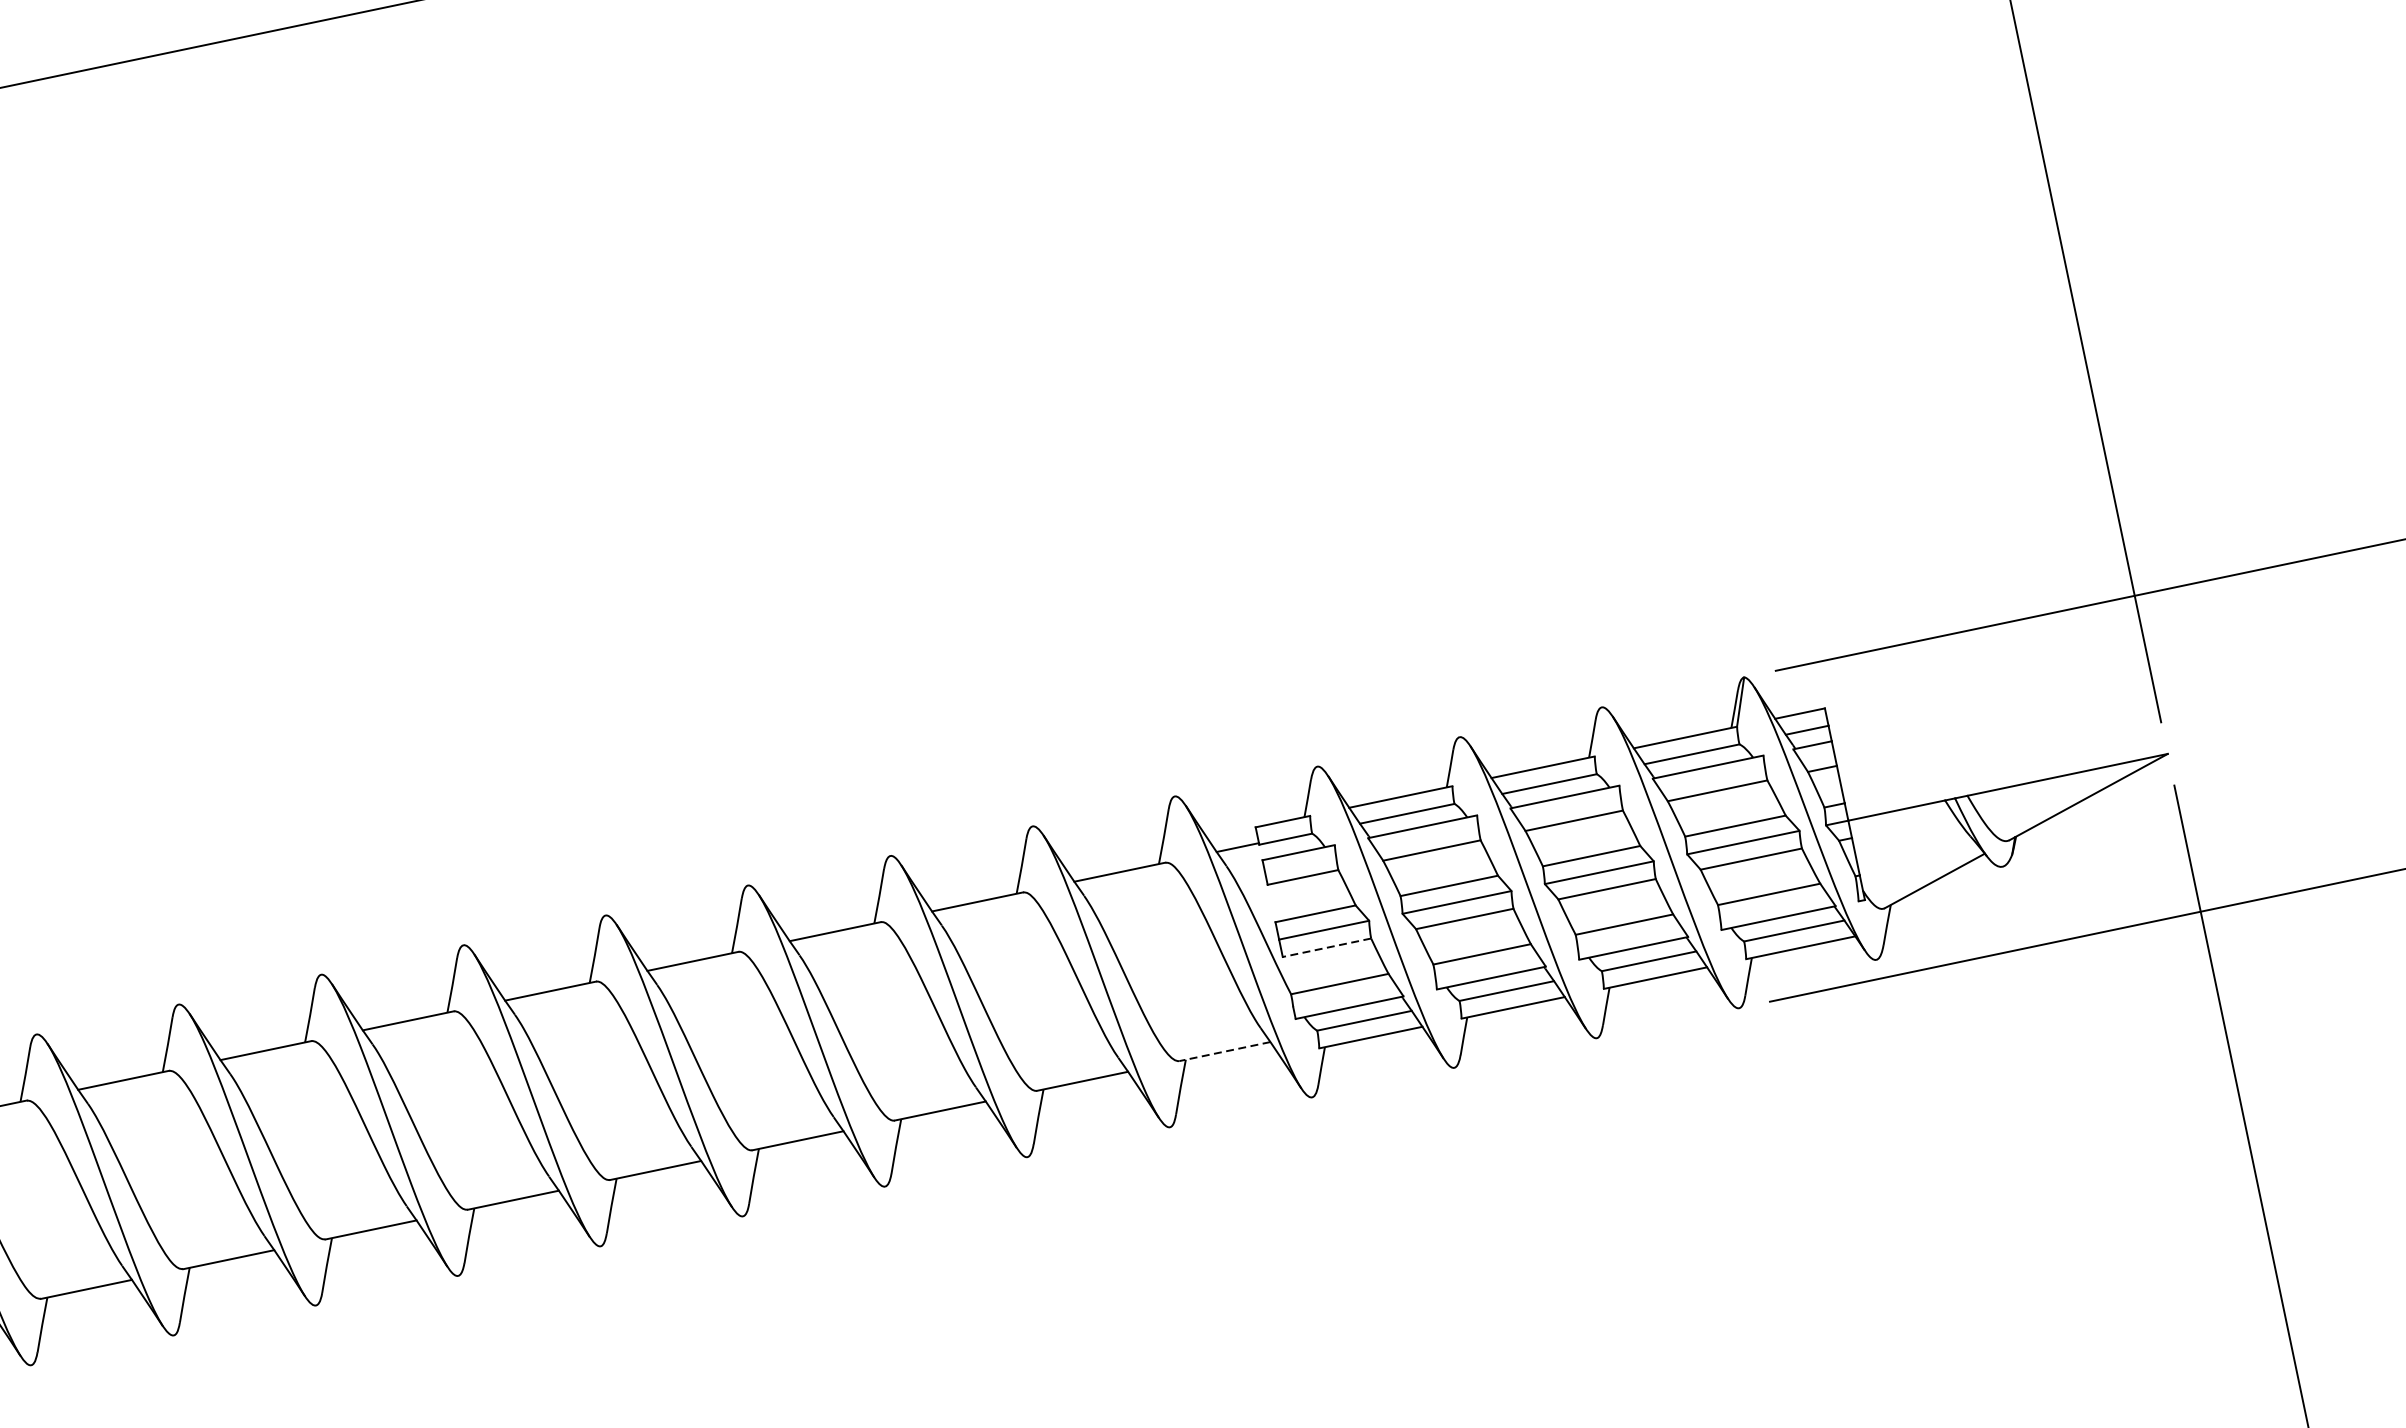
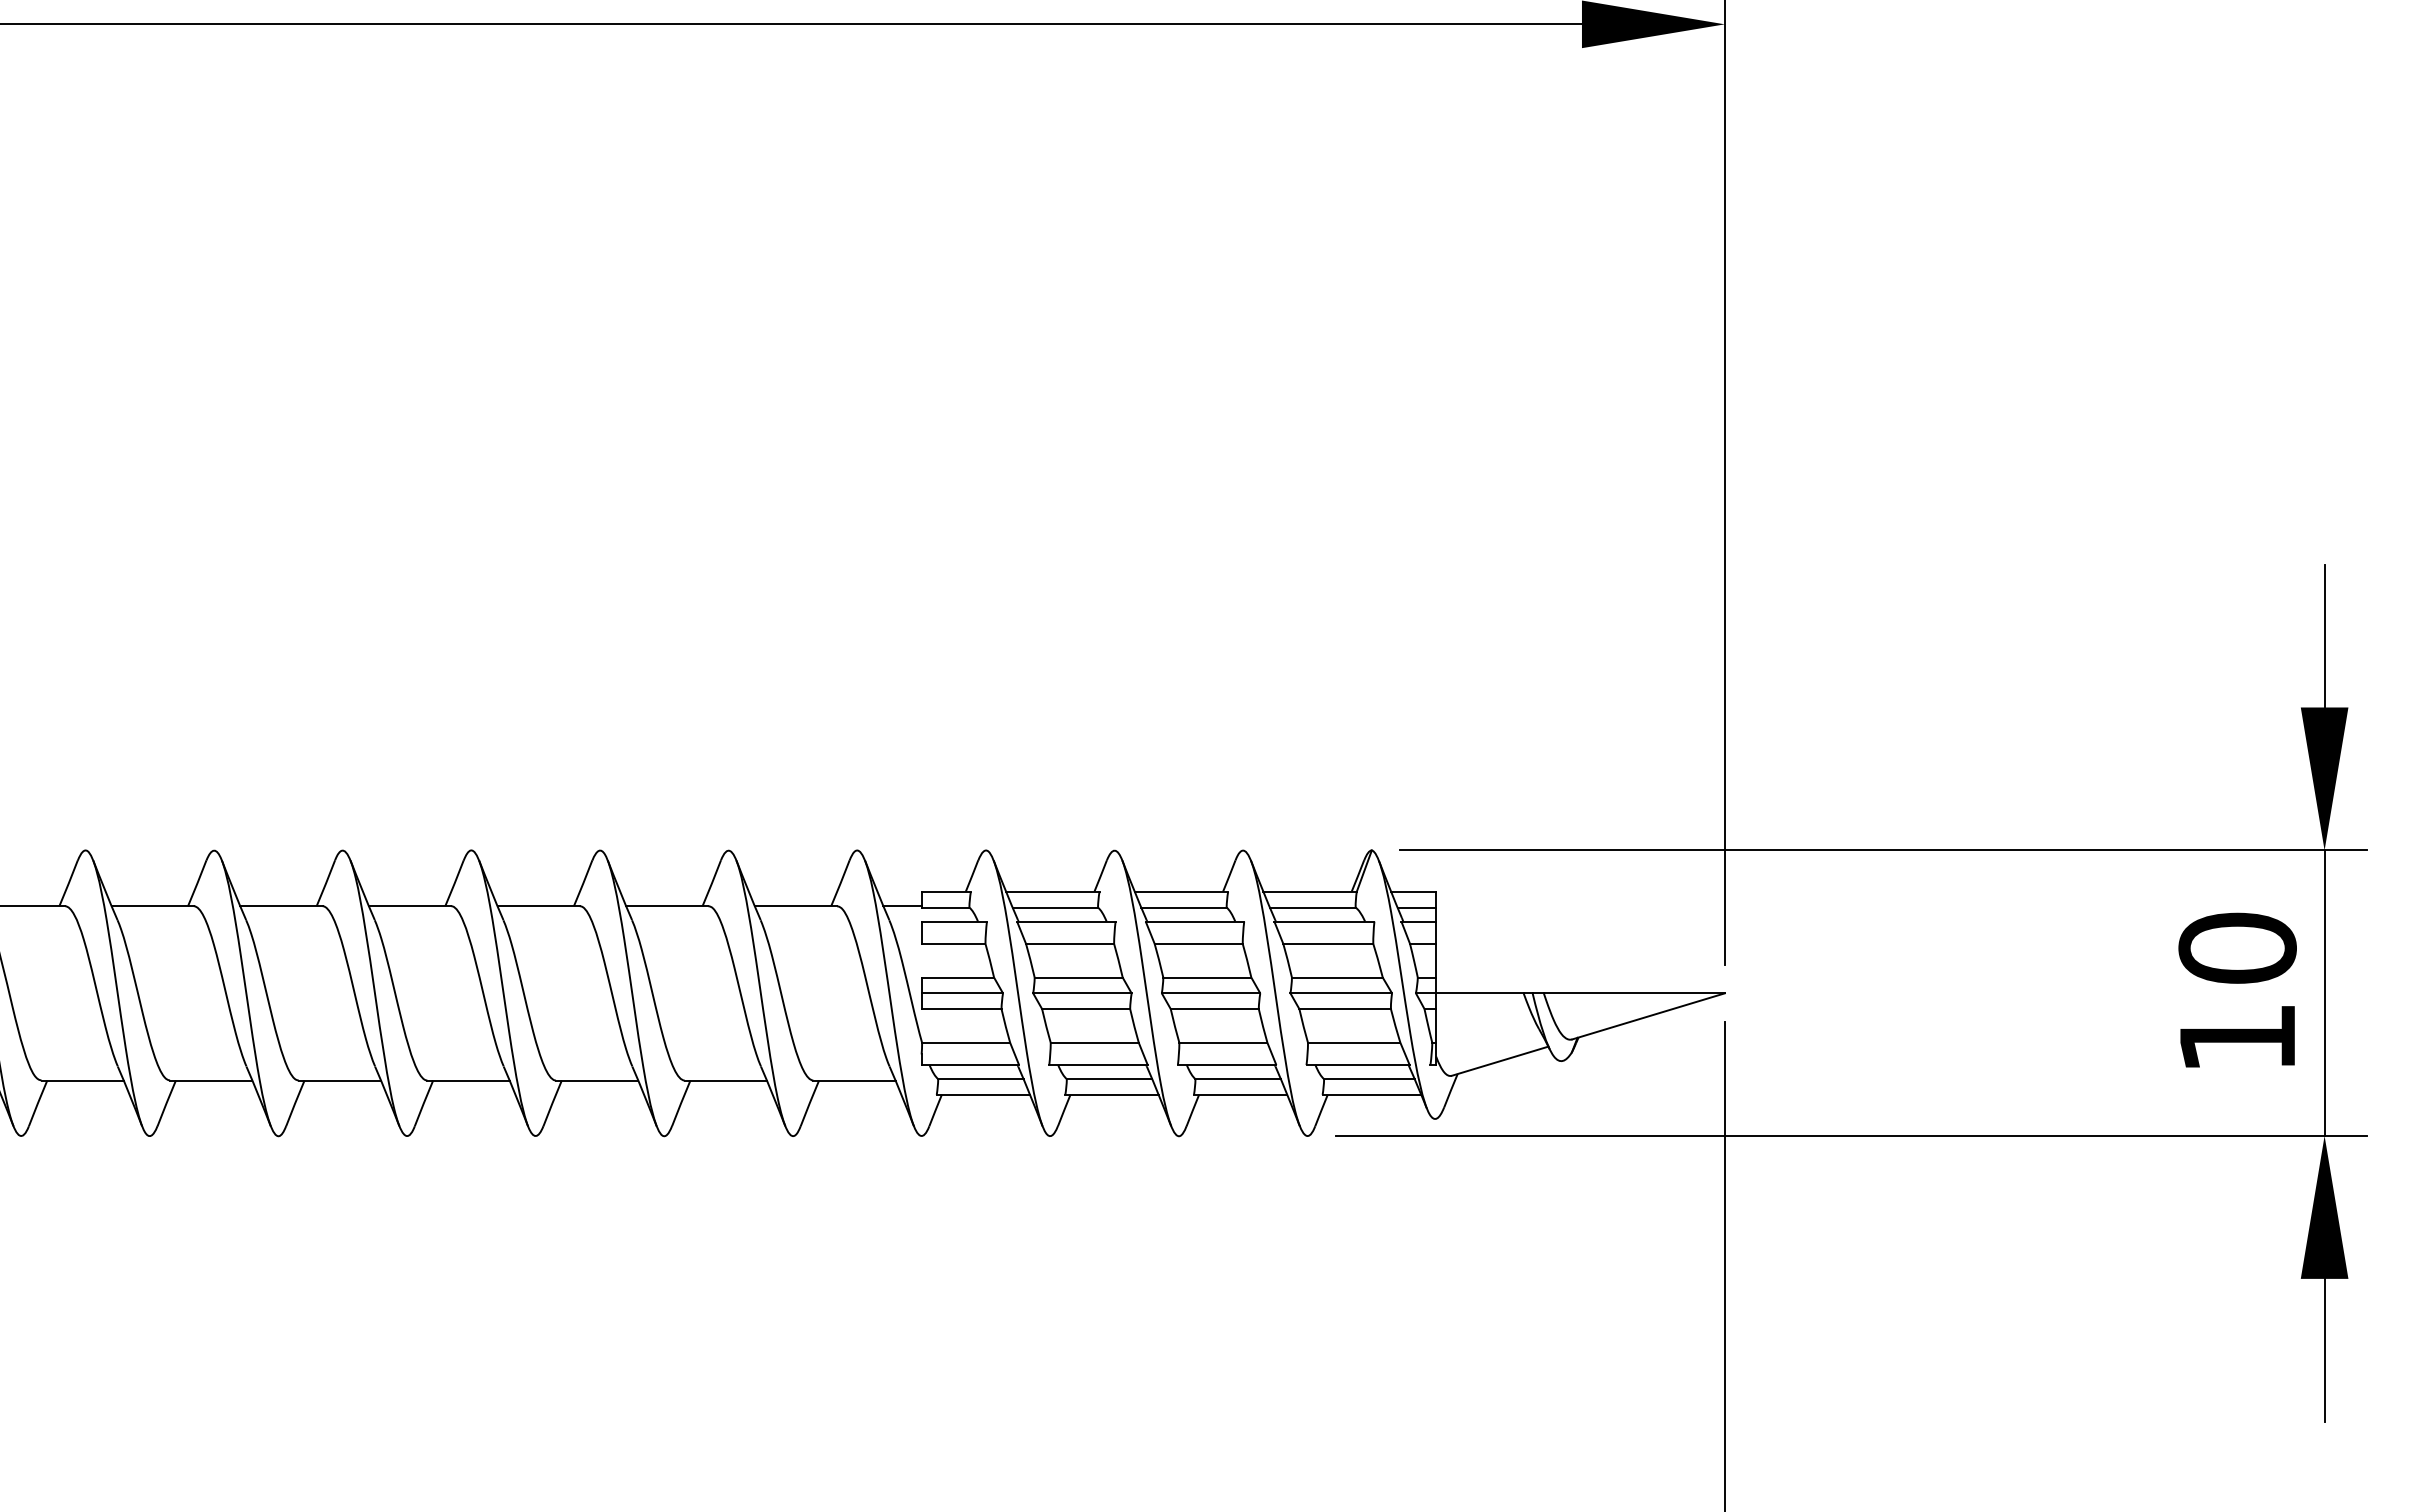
line: (1326, 948) -> (961, 1009), dashed -> solid
line: (1223, 1051) -> (853, 1080), dashed -> solid

